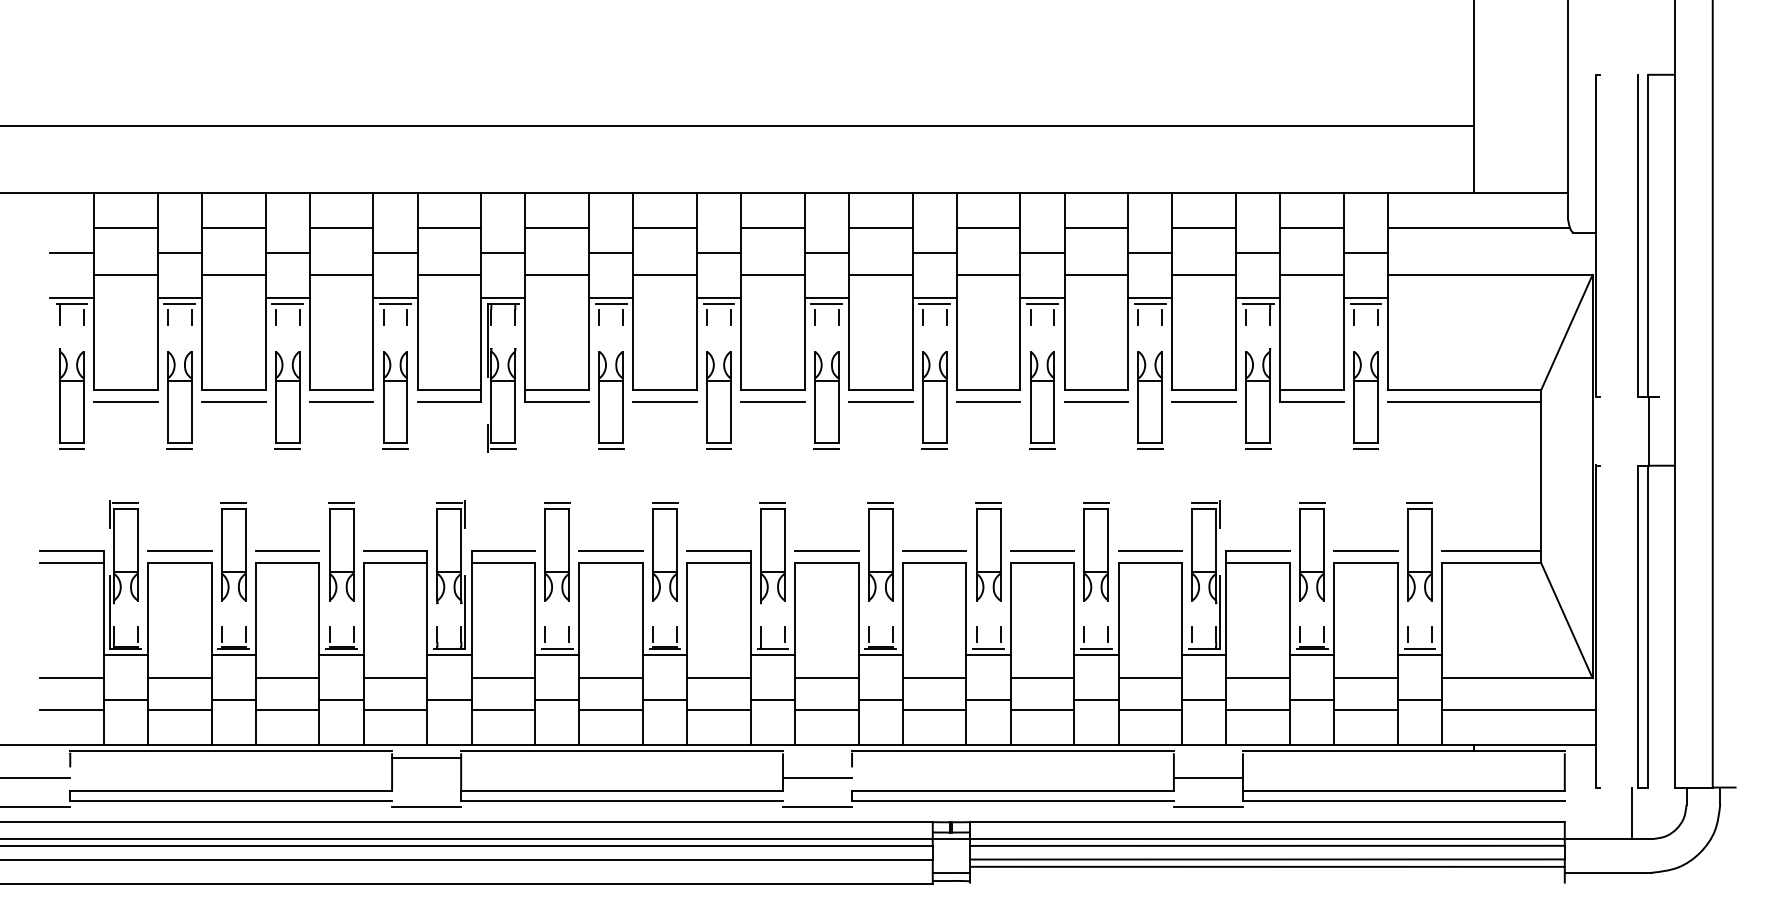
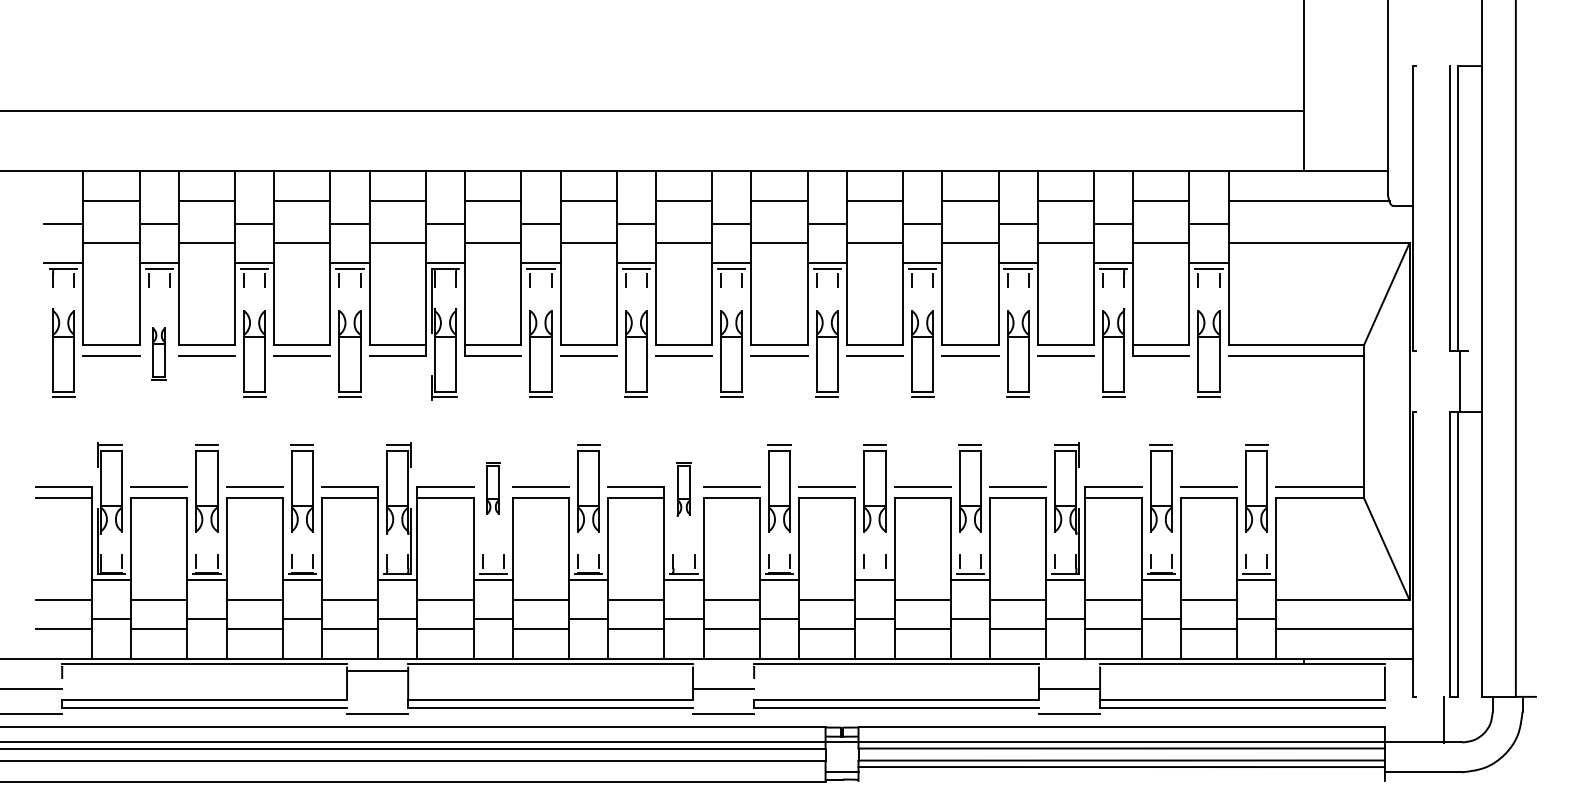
part: (179, 399) -> (158, 353), size x0.6
part: (556, 552) -> (492, 488), size x0.6
part: (772, 553) -> (683, 489), size x0.6
line: (988, 648) -> (874, 573), removed

